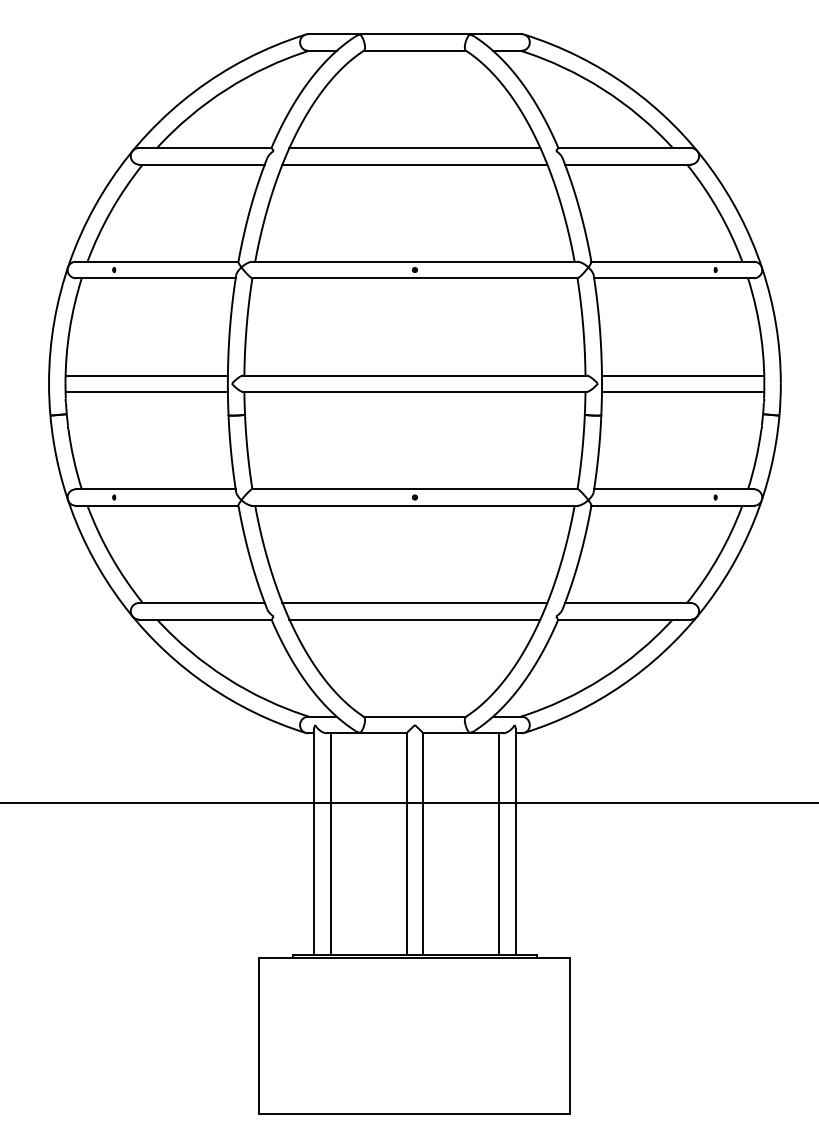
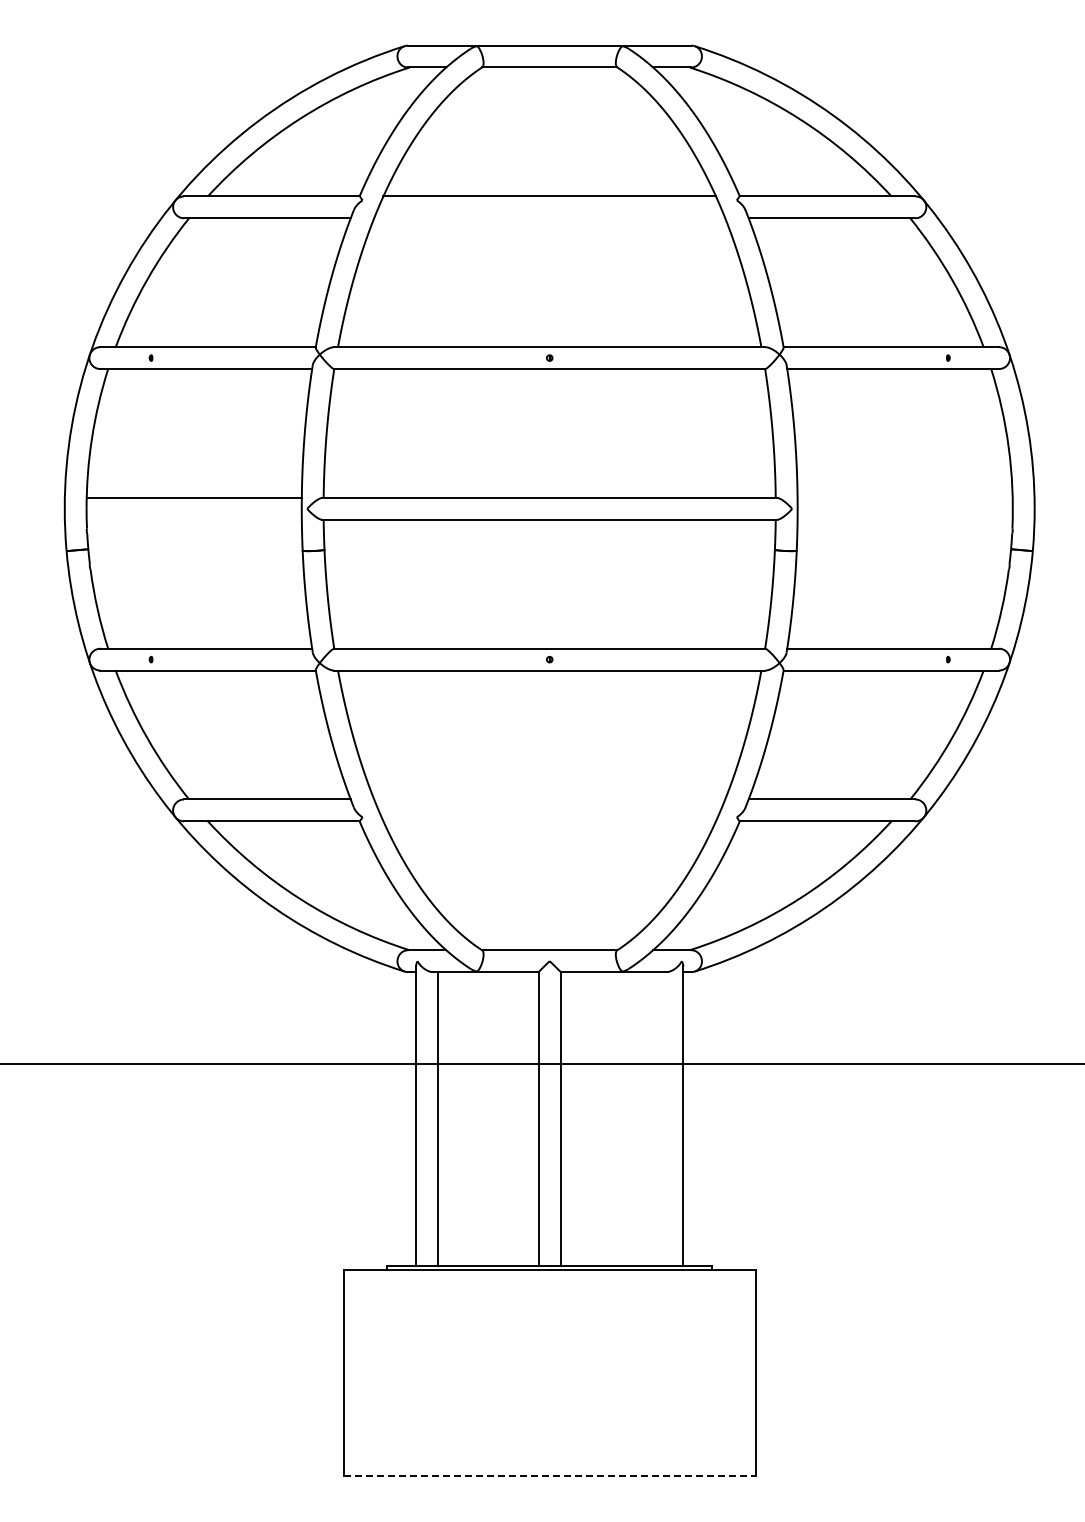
line: (414, 164) -> (549, 218), removed
line: (682, 375) -> (904, 497), removed
line: (146, 391) -> (193, 519), removed
line: (682, 391) -> (904, 519), removed
line: (414, 603) -> (549, 799), removed
line: (414, 619) -> (549, 821), removed
line: (499, 844) -> (661, 1119), removed
line: (415, 1113) -> (550, 1476), solid -> dashed

